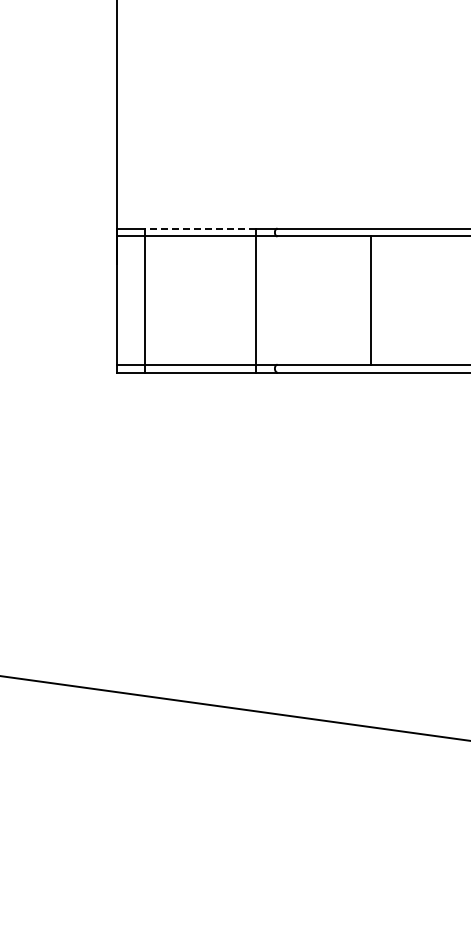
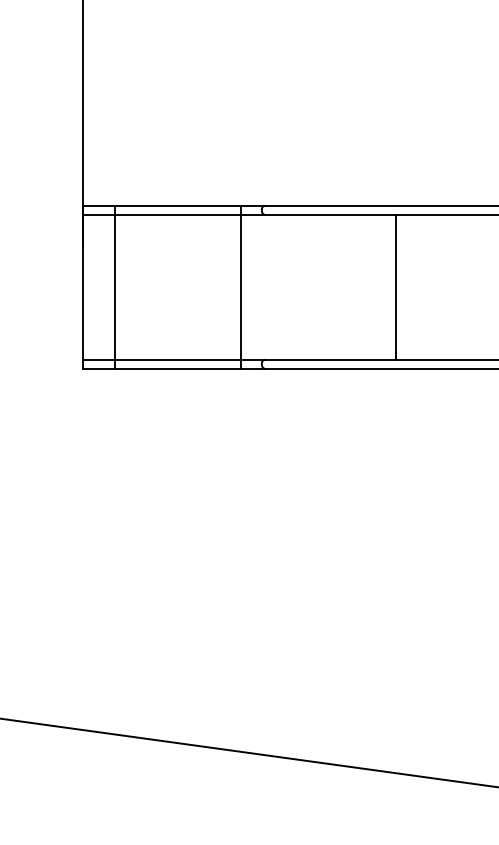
line: (200, 228) -> (177, 205), dashed -> solid
line: (371, 300) -> (395, 287), moved

